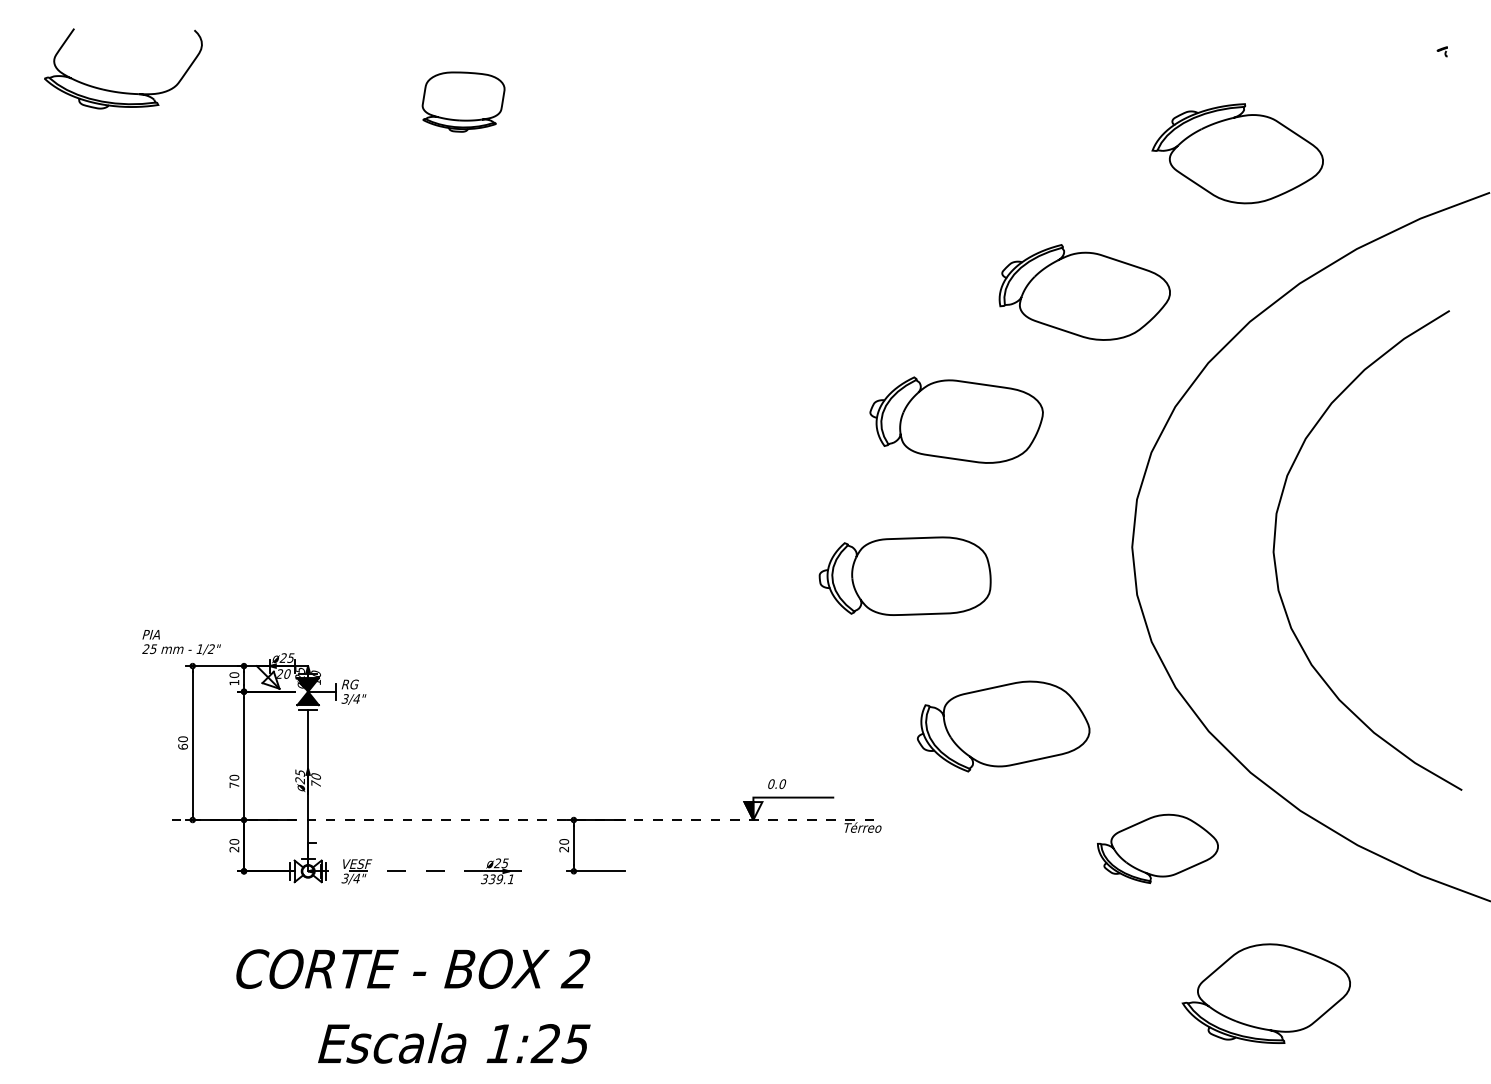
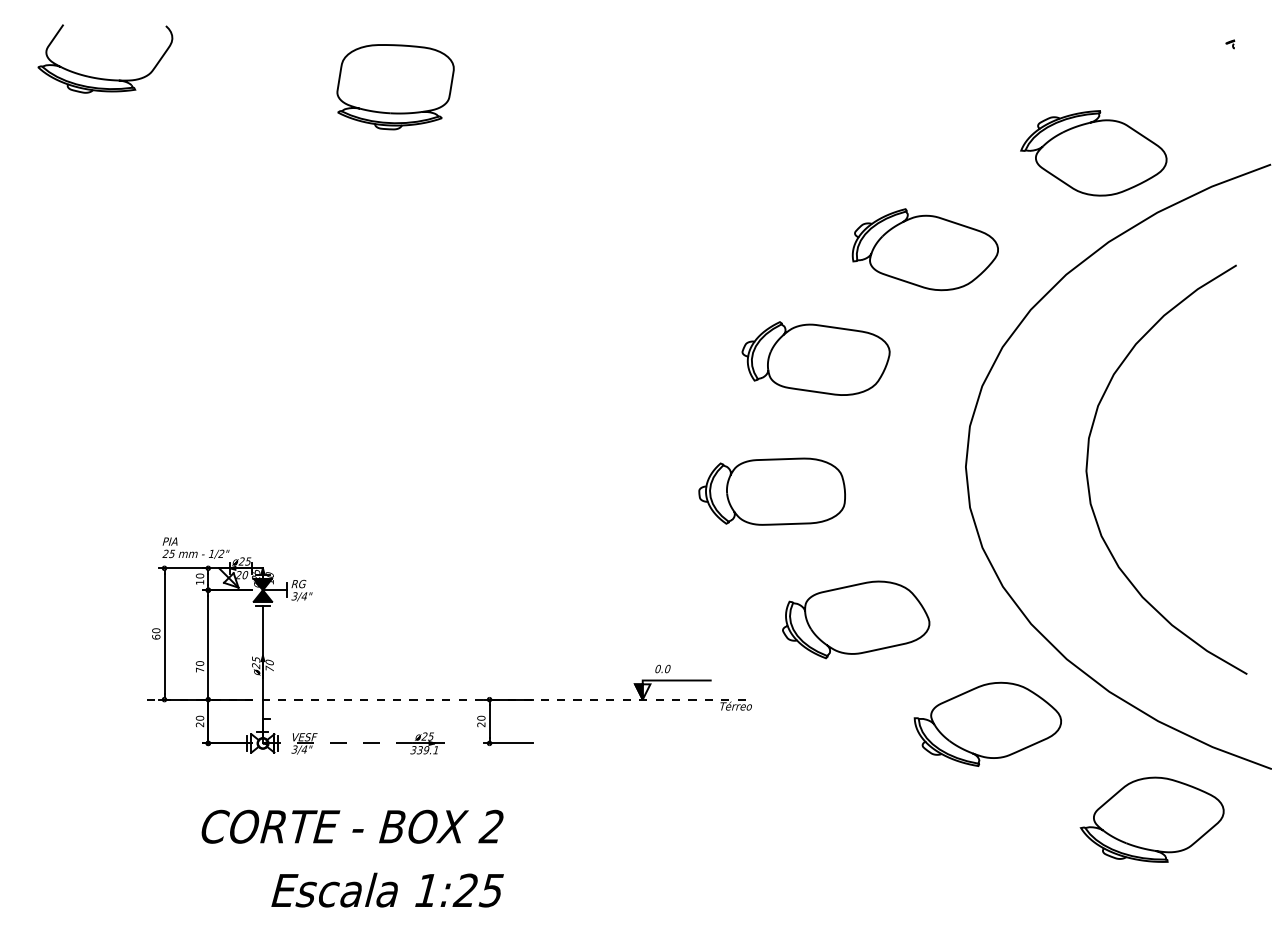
part: (463, 102) -> (395, 87), size x1.67
part: (1237, 153) -> (1093, 153), moved
text: (180, 641) -> (195, 547), moved
part: (1157, 847) -> (987, 723), size x1.43
part: (1265, 993) -> (1151, 819), moved

